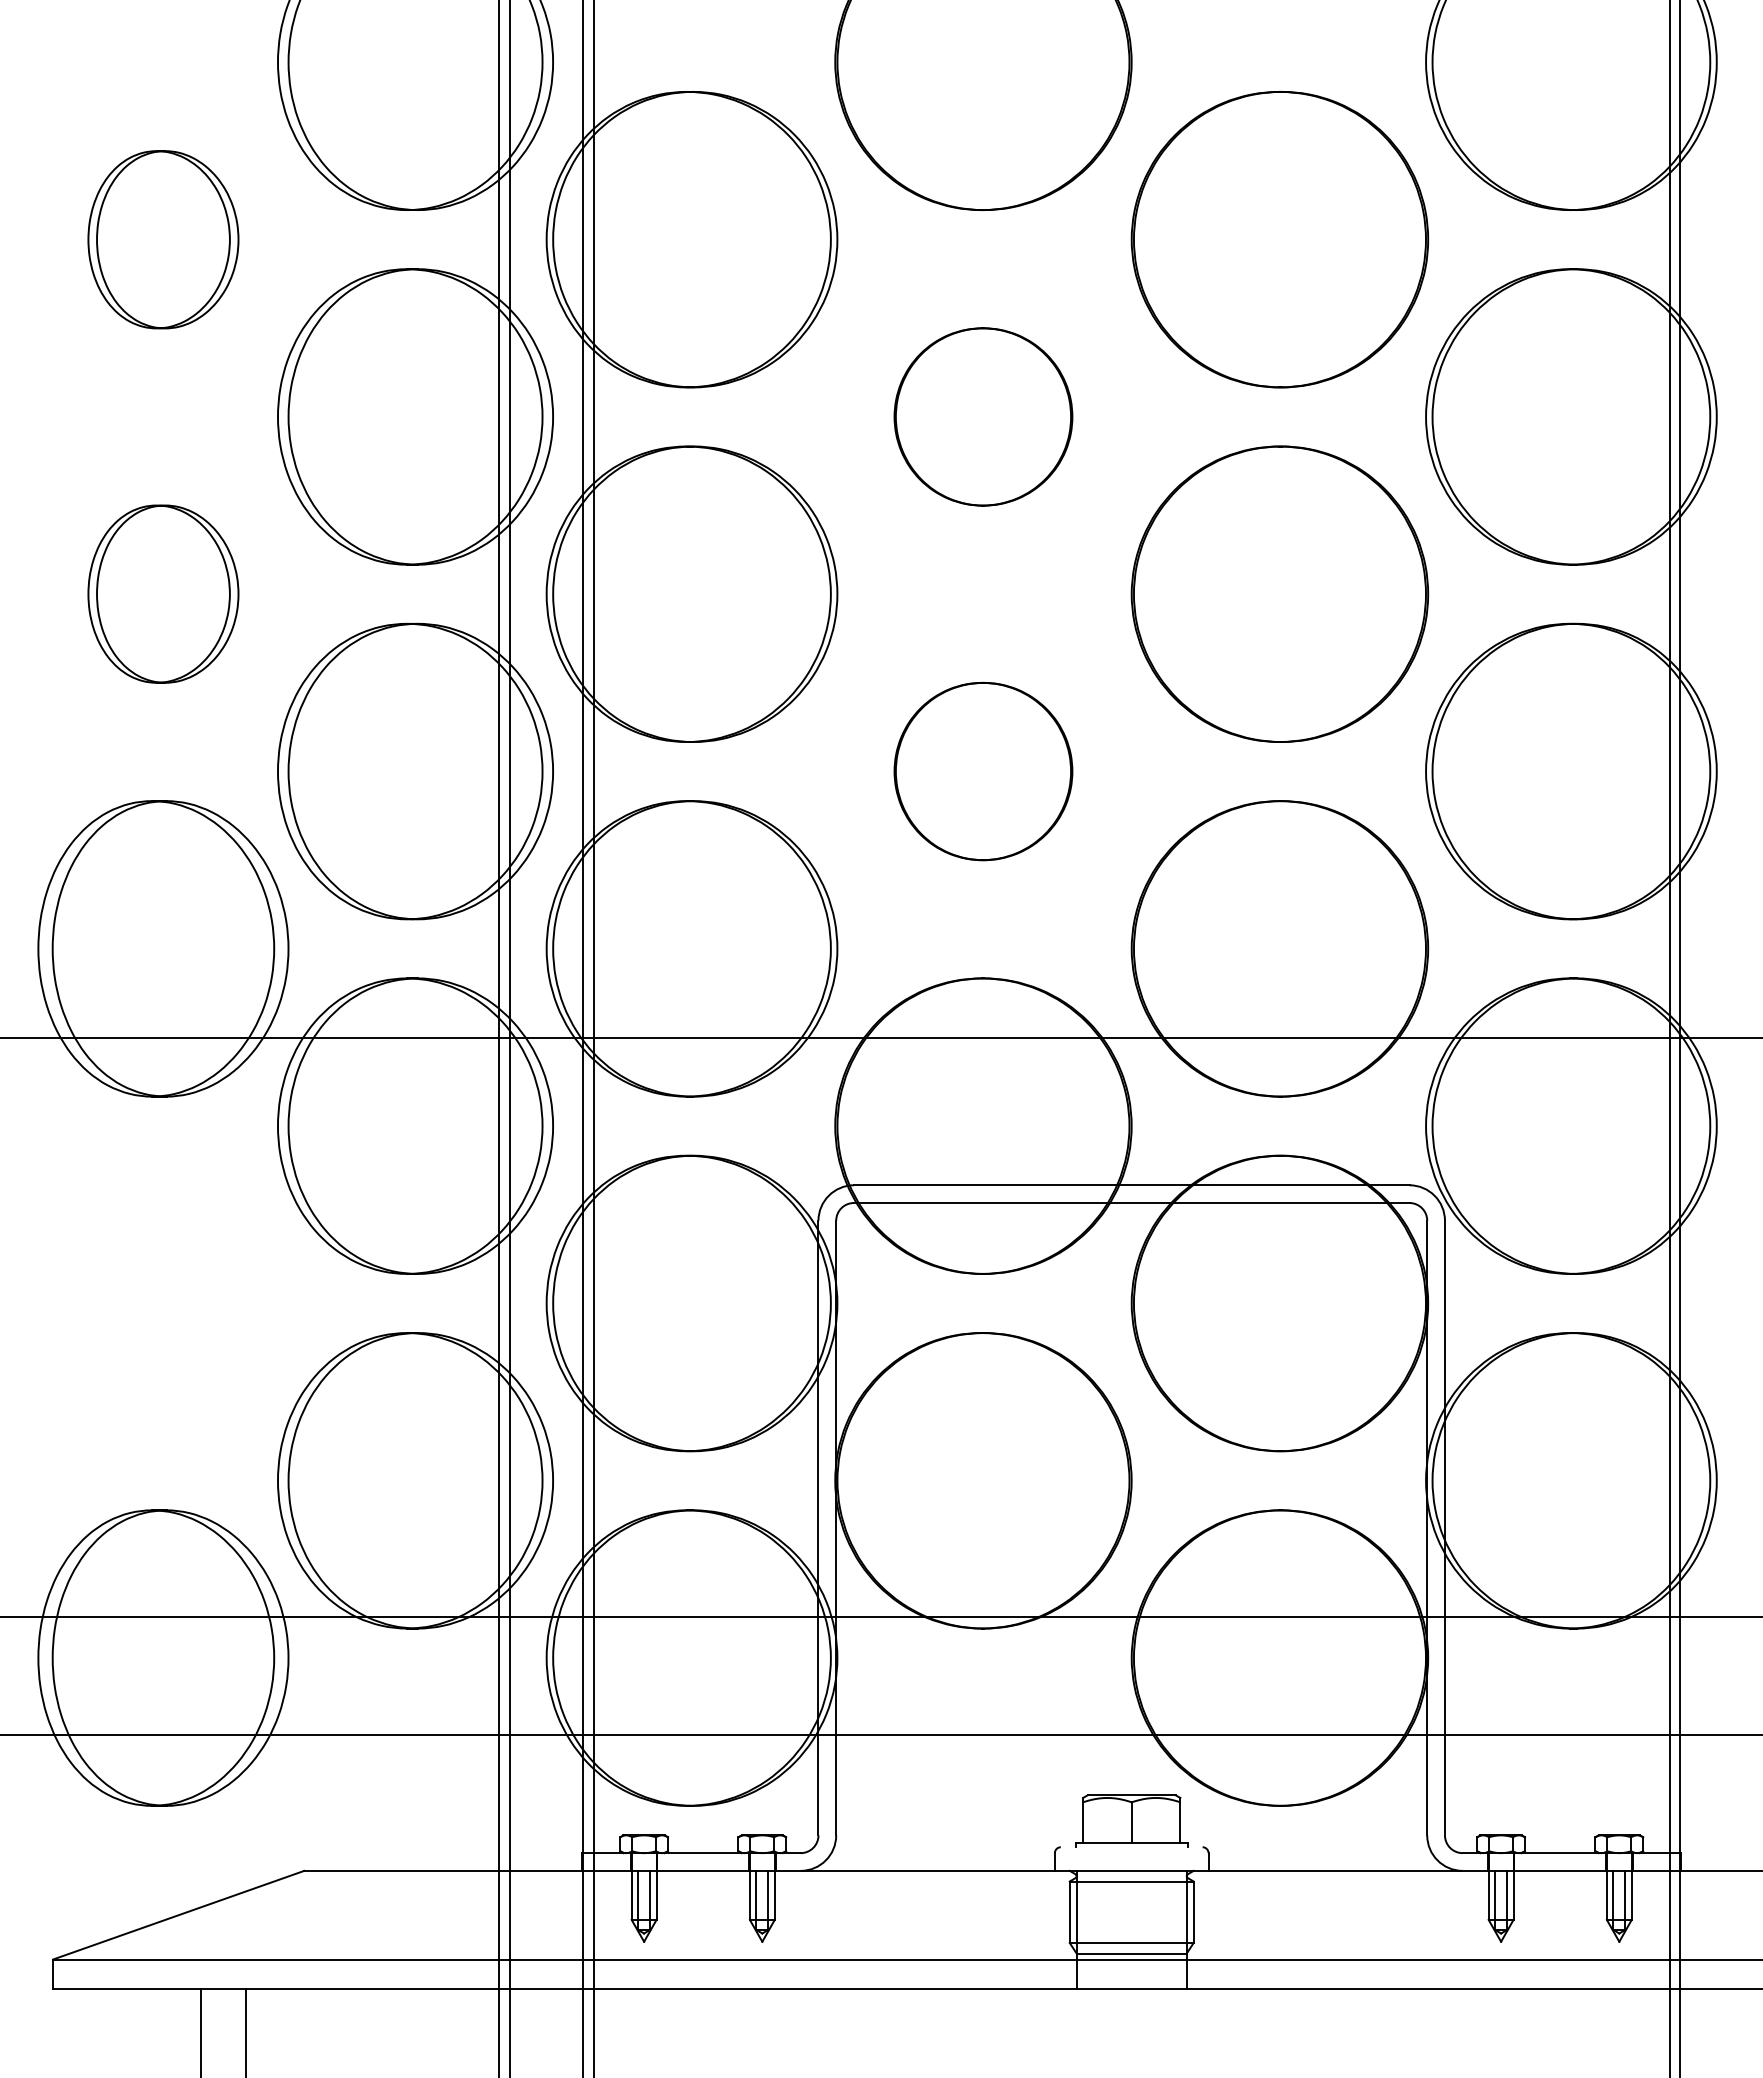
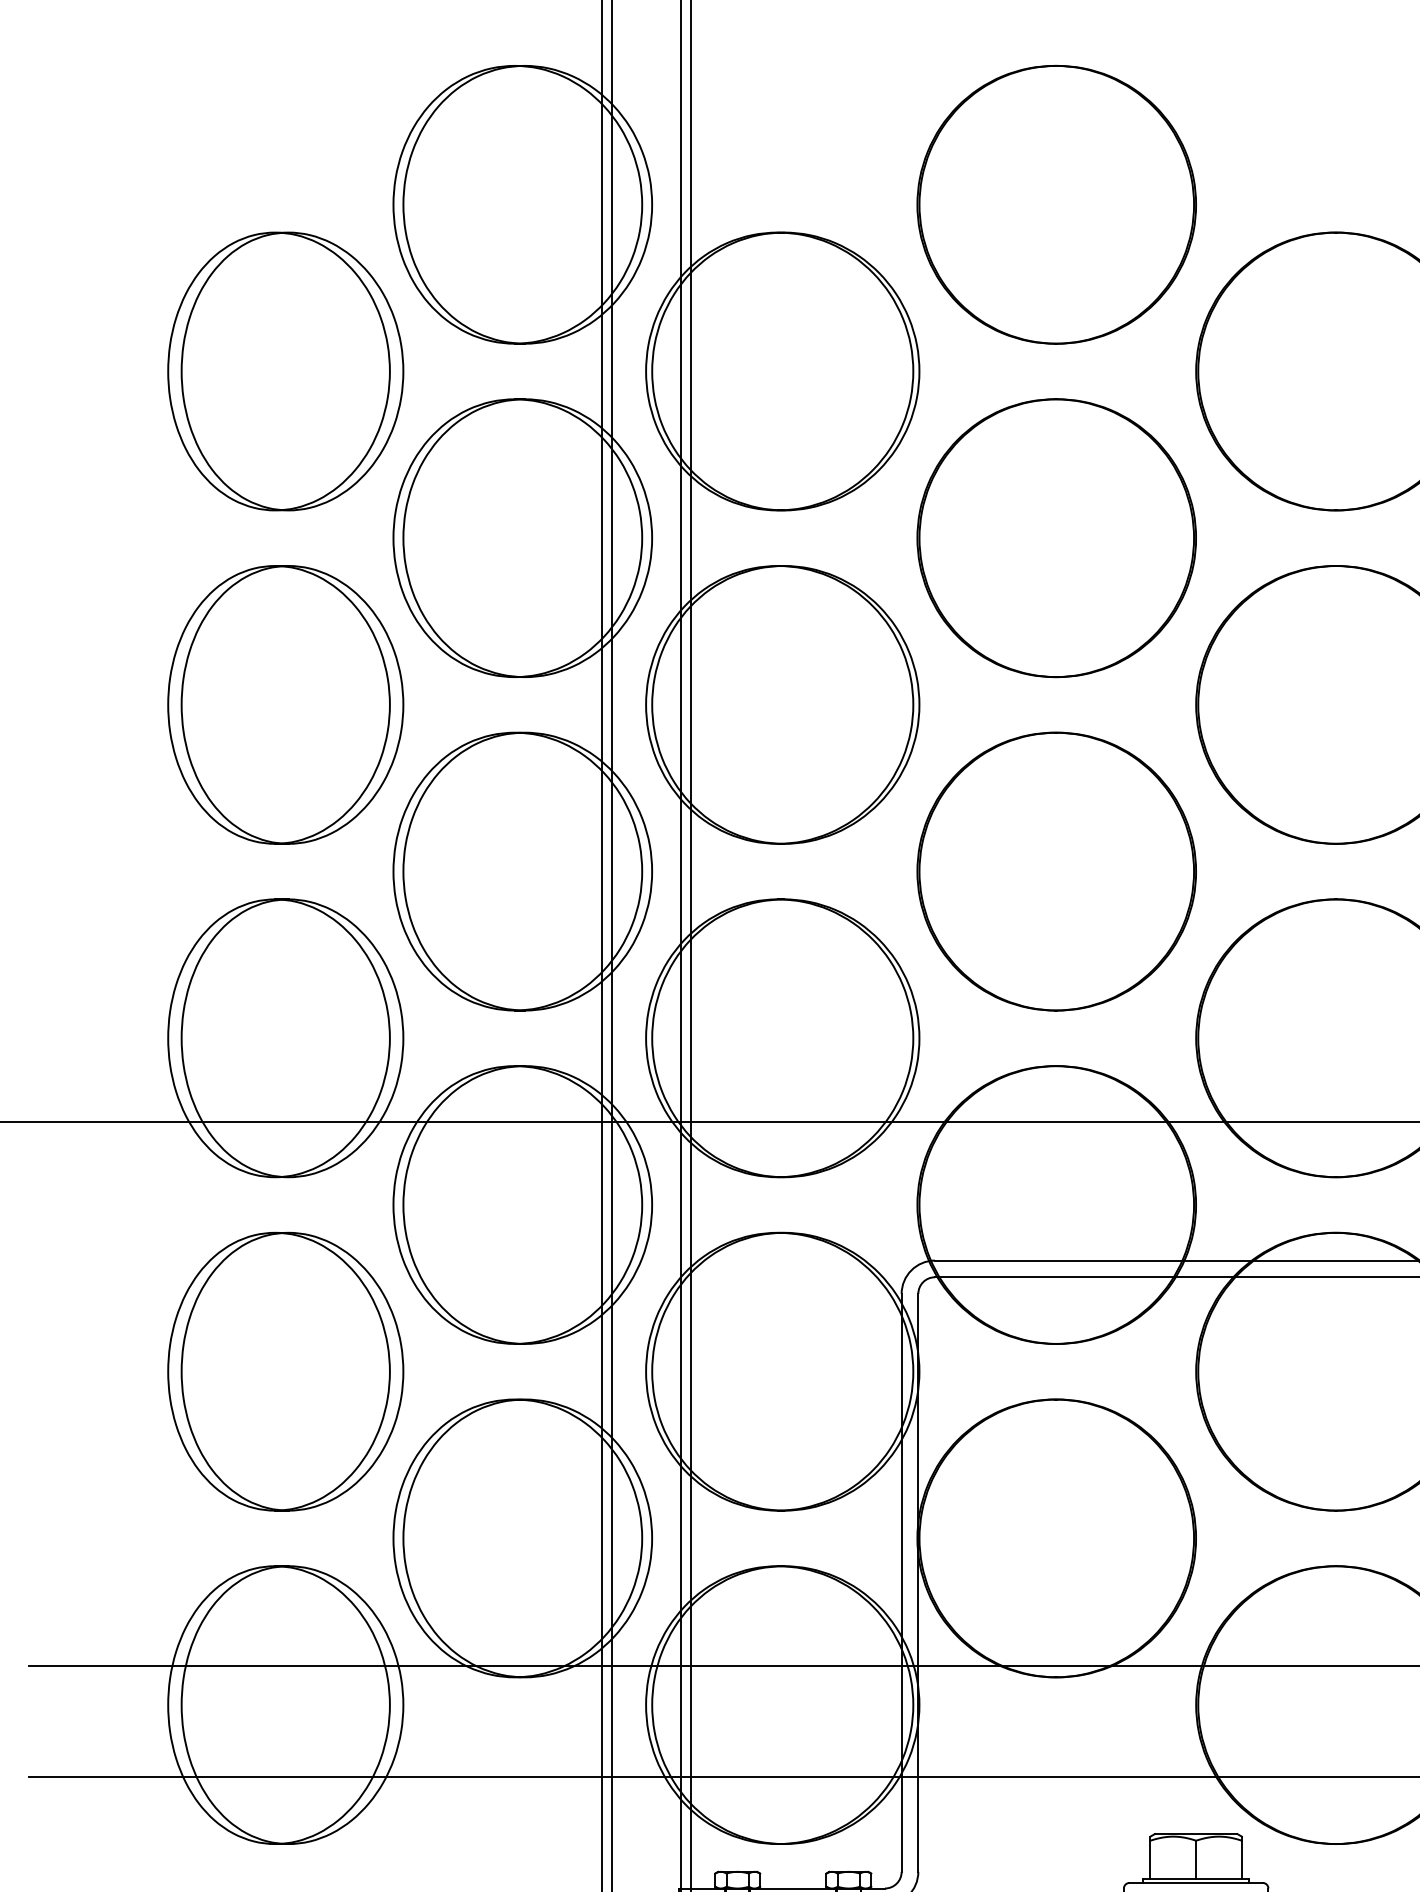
part: (163, 239) -> (285, 371), size x1.67
part: (983, 416) -> (1056, 537), size x1.67
part: (163, 593) -> (285, 704), size x1.67
part: (983, 771) -> (1056, 871), size x1.67
part: (163, 1303) -> (285, 1371), added
line: (1131, 1847) -> (1195, 1883), added

